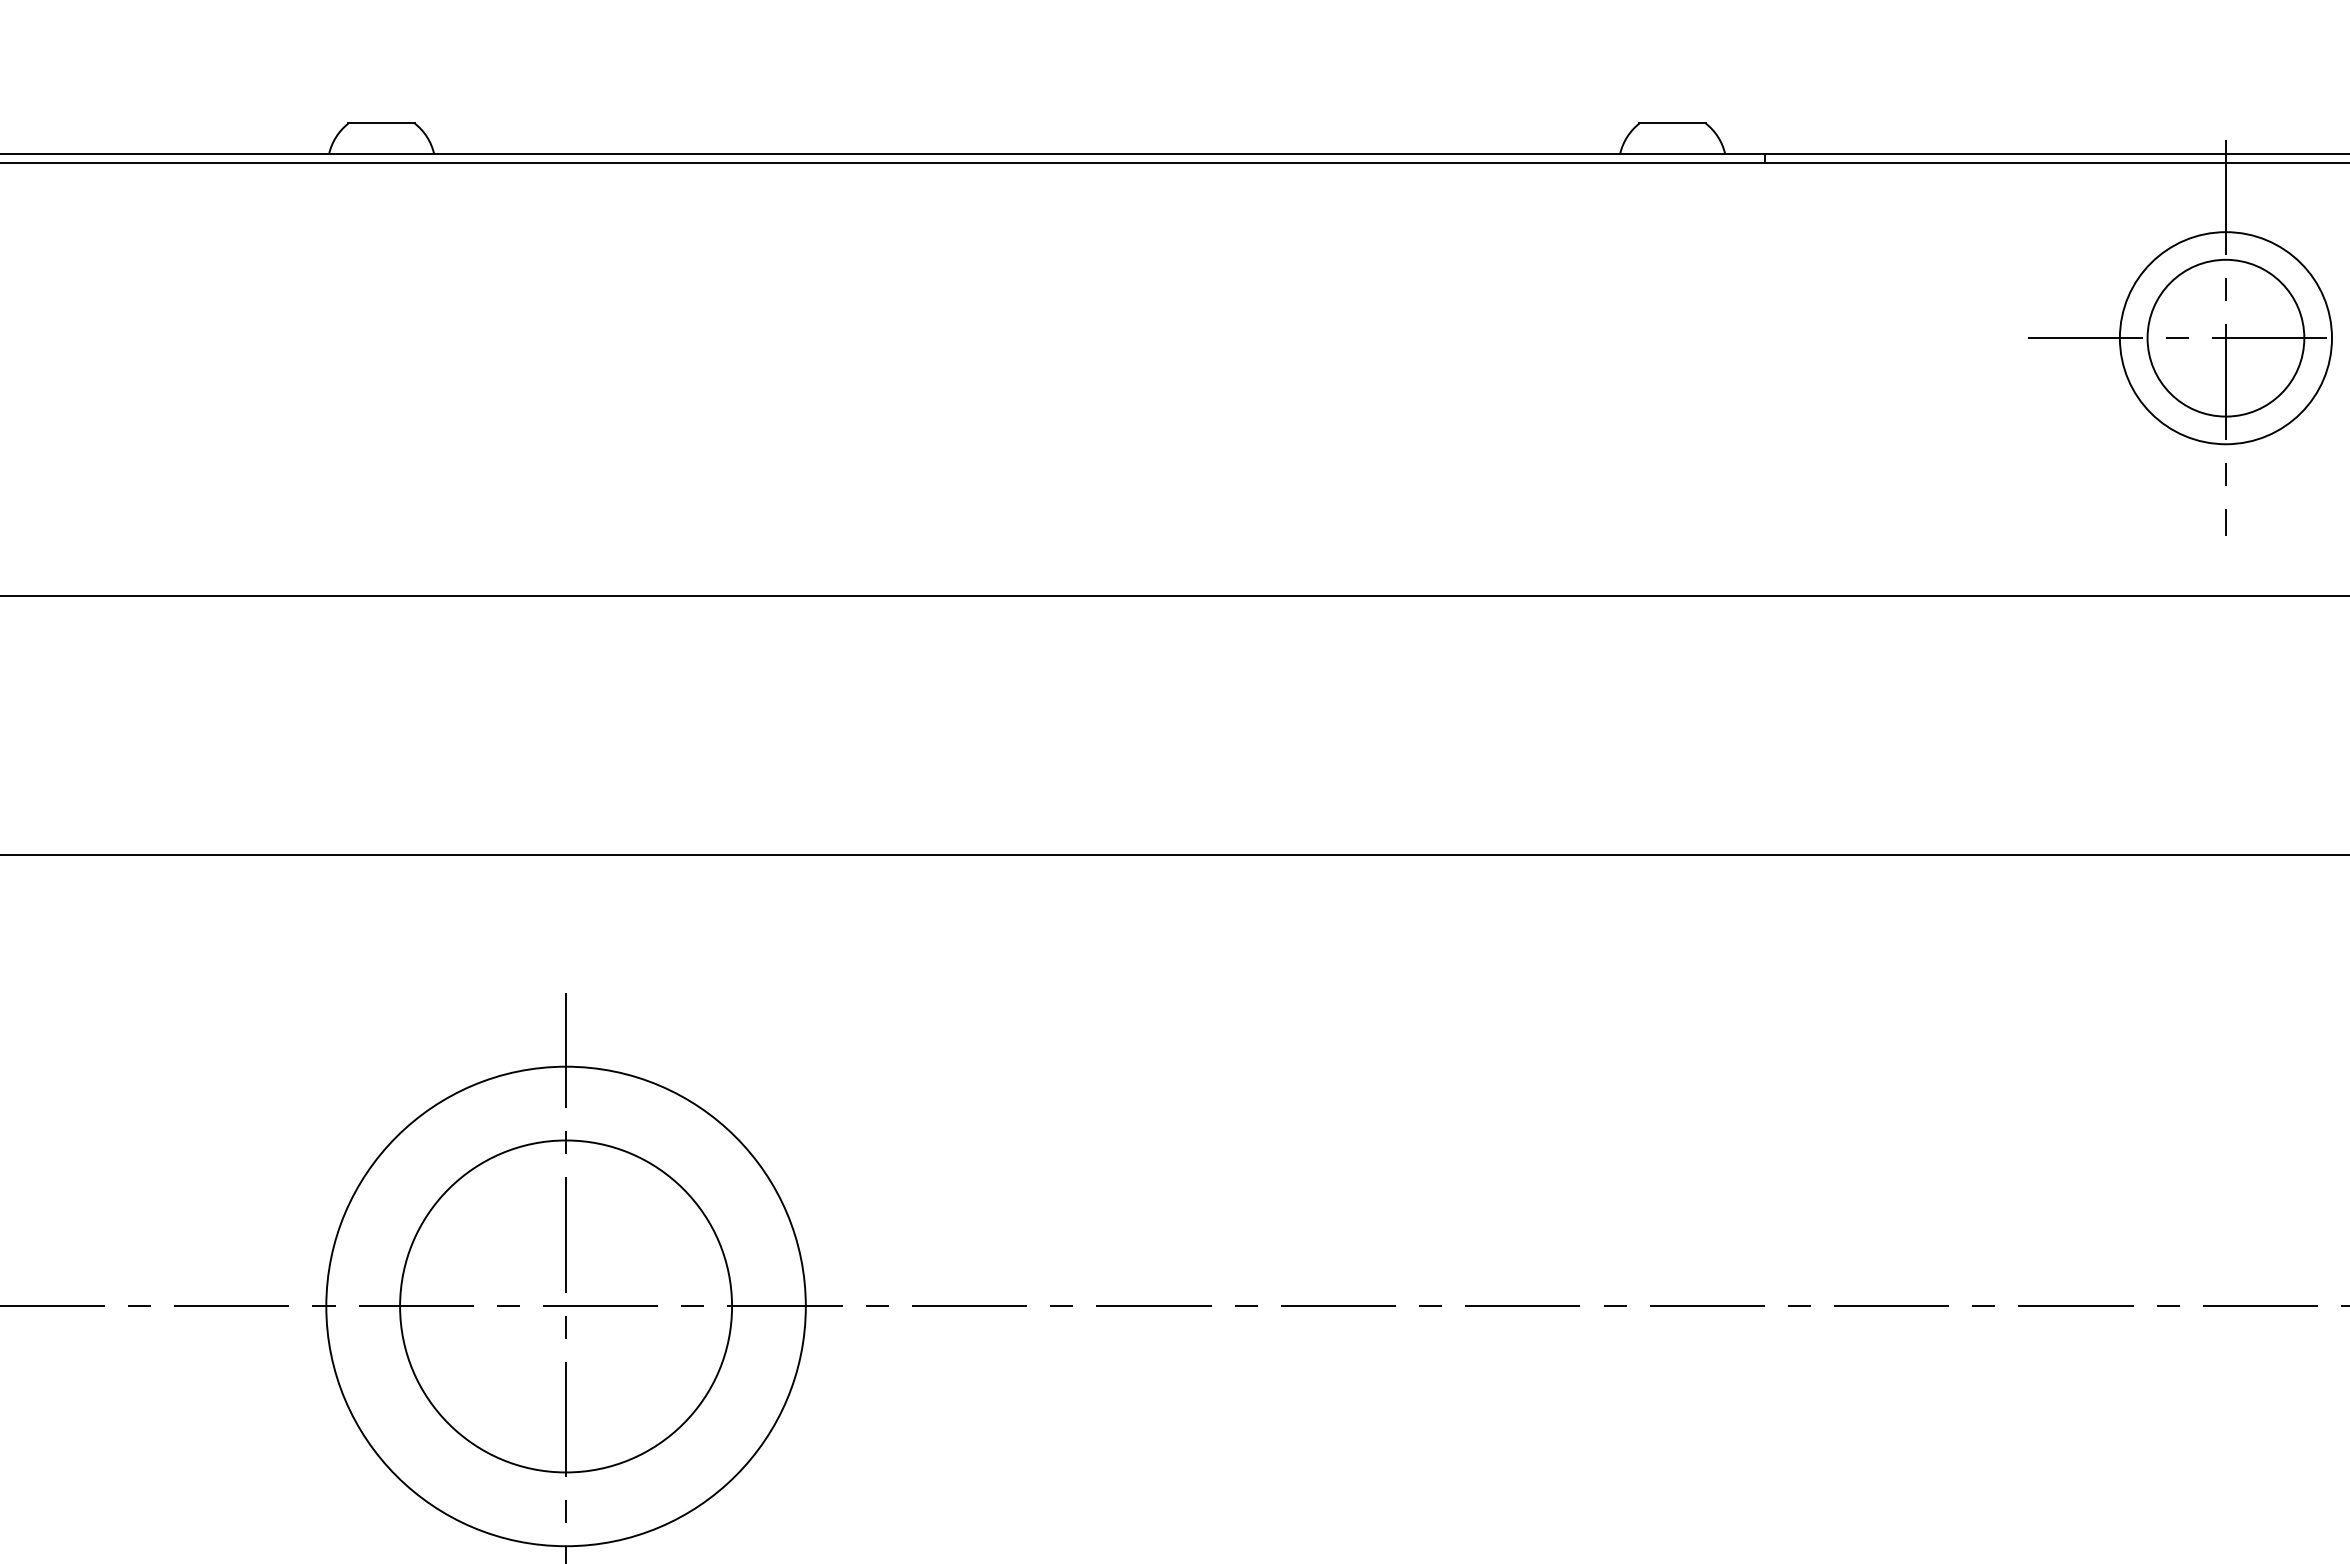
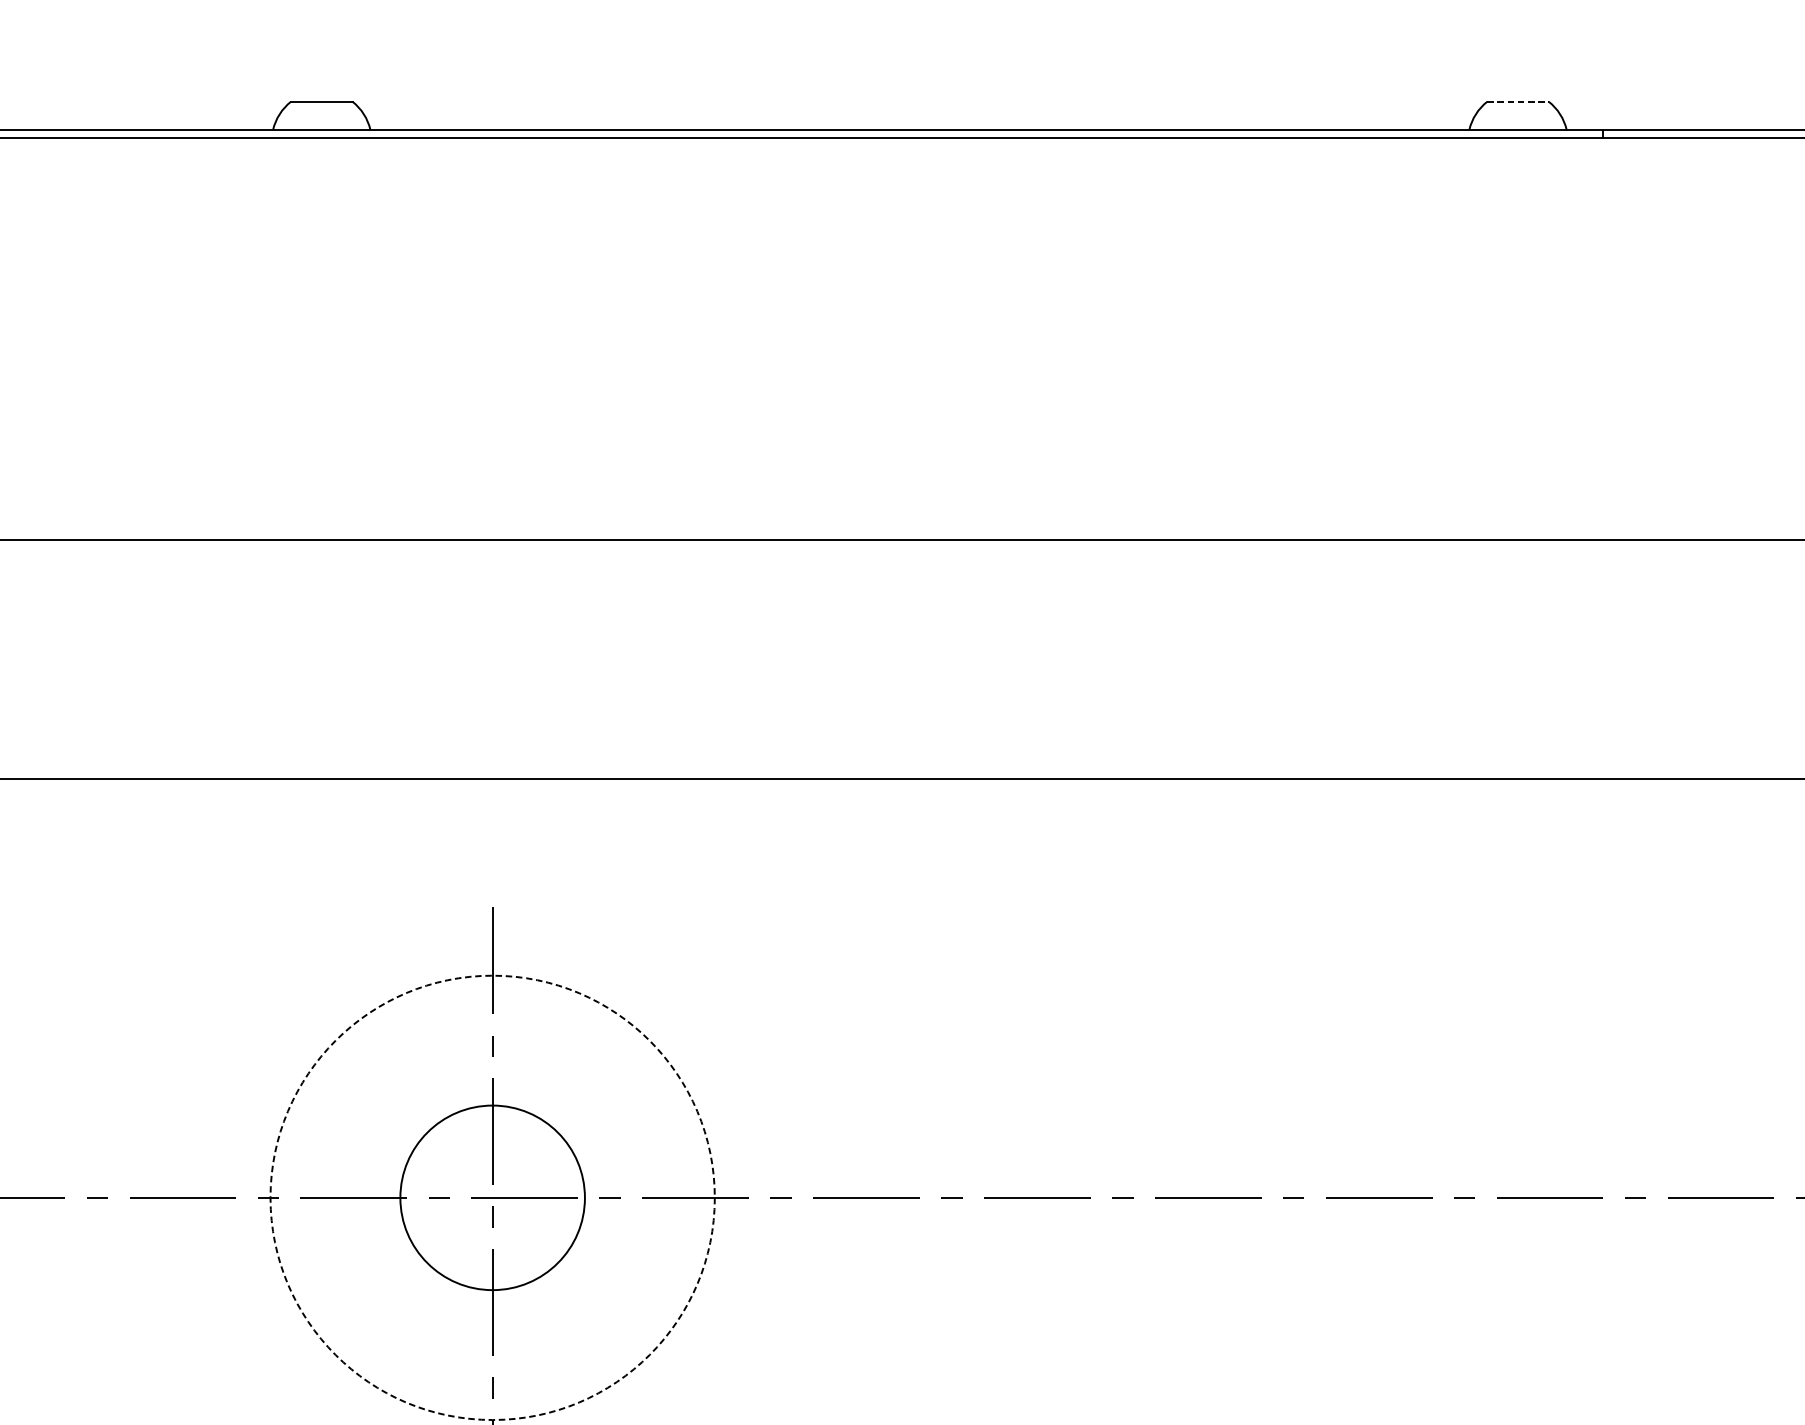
line: (1673, 123) -> (1518, 101), solid -> dashed
circle: (565, 1306) -> (492, 1197), solid -> dashed
circle: (566, 1306) -> (493, 1197), size x0.6

